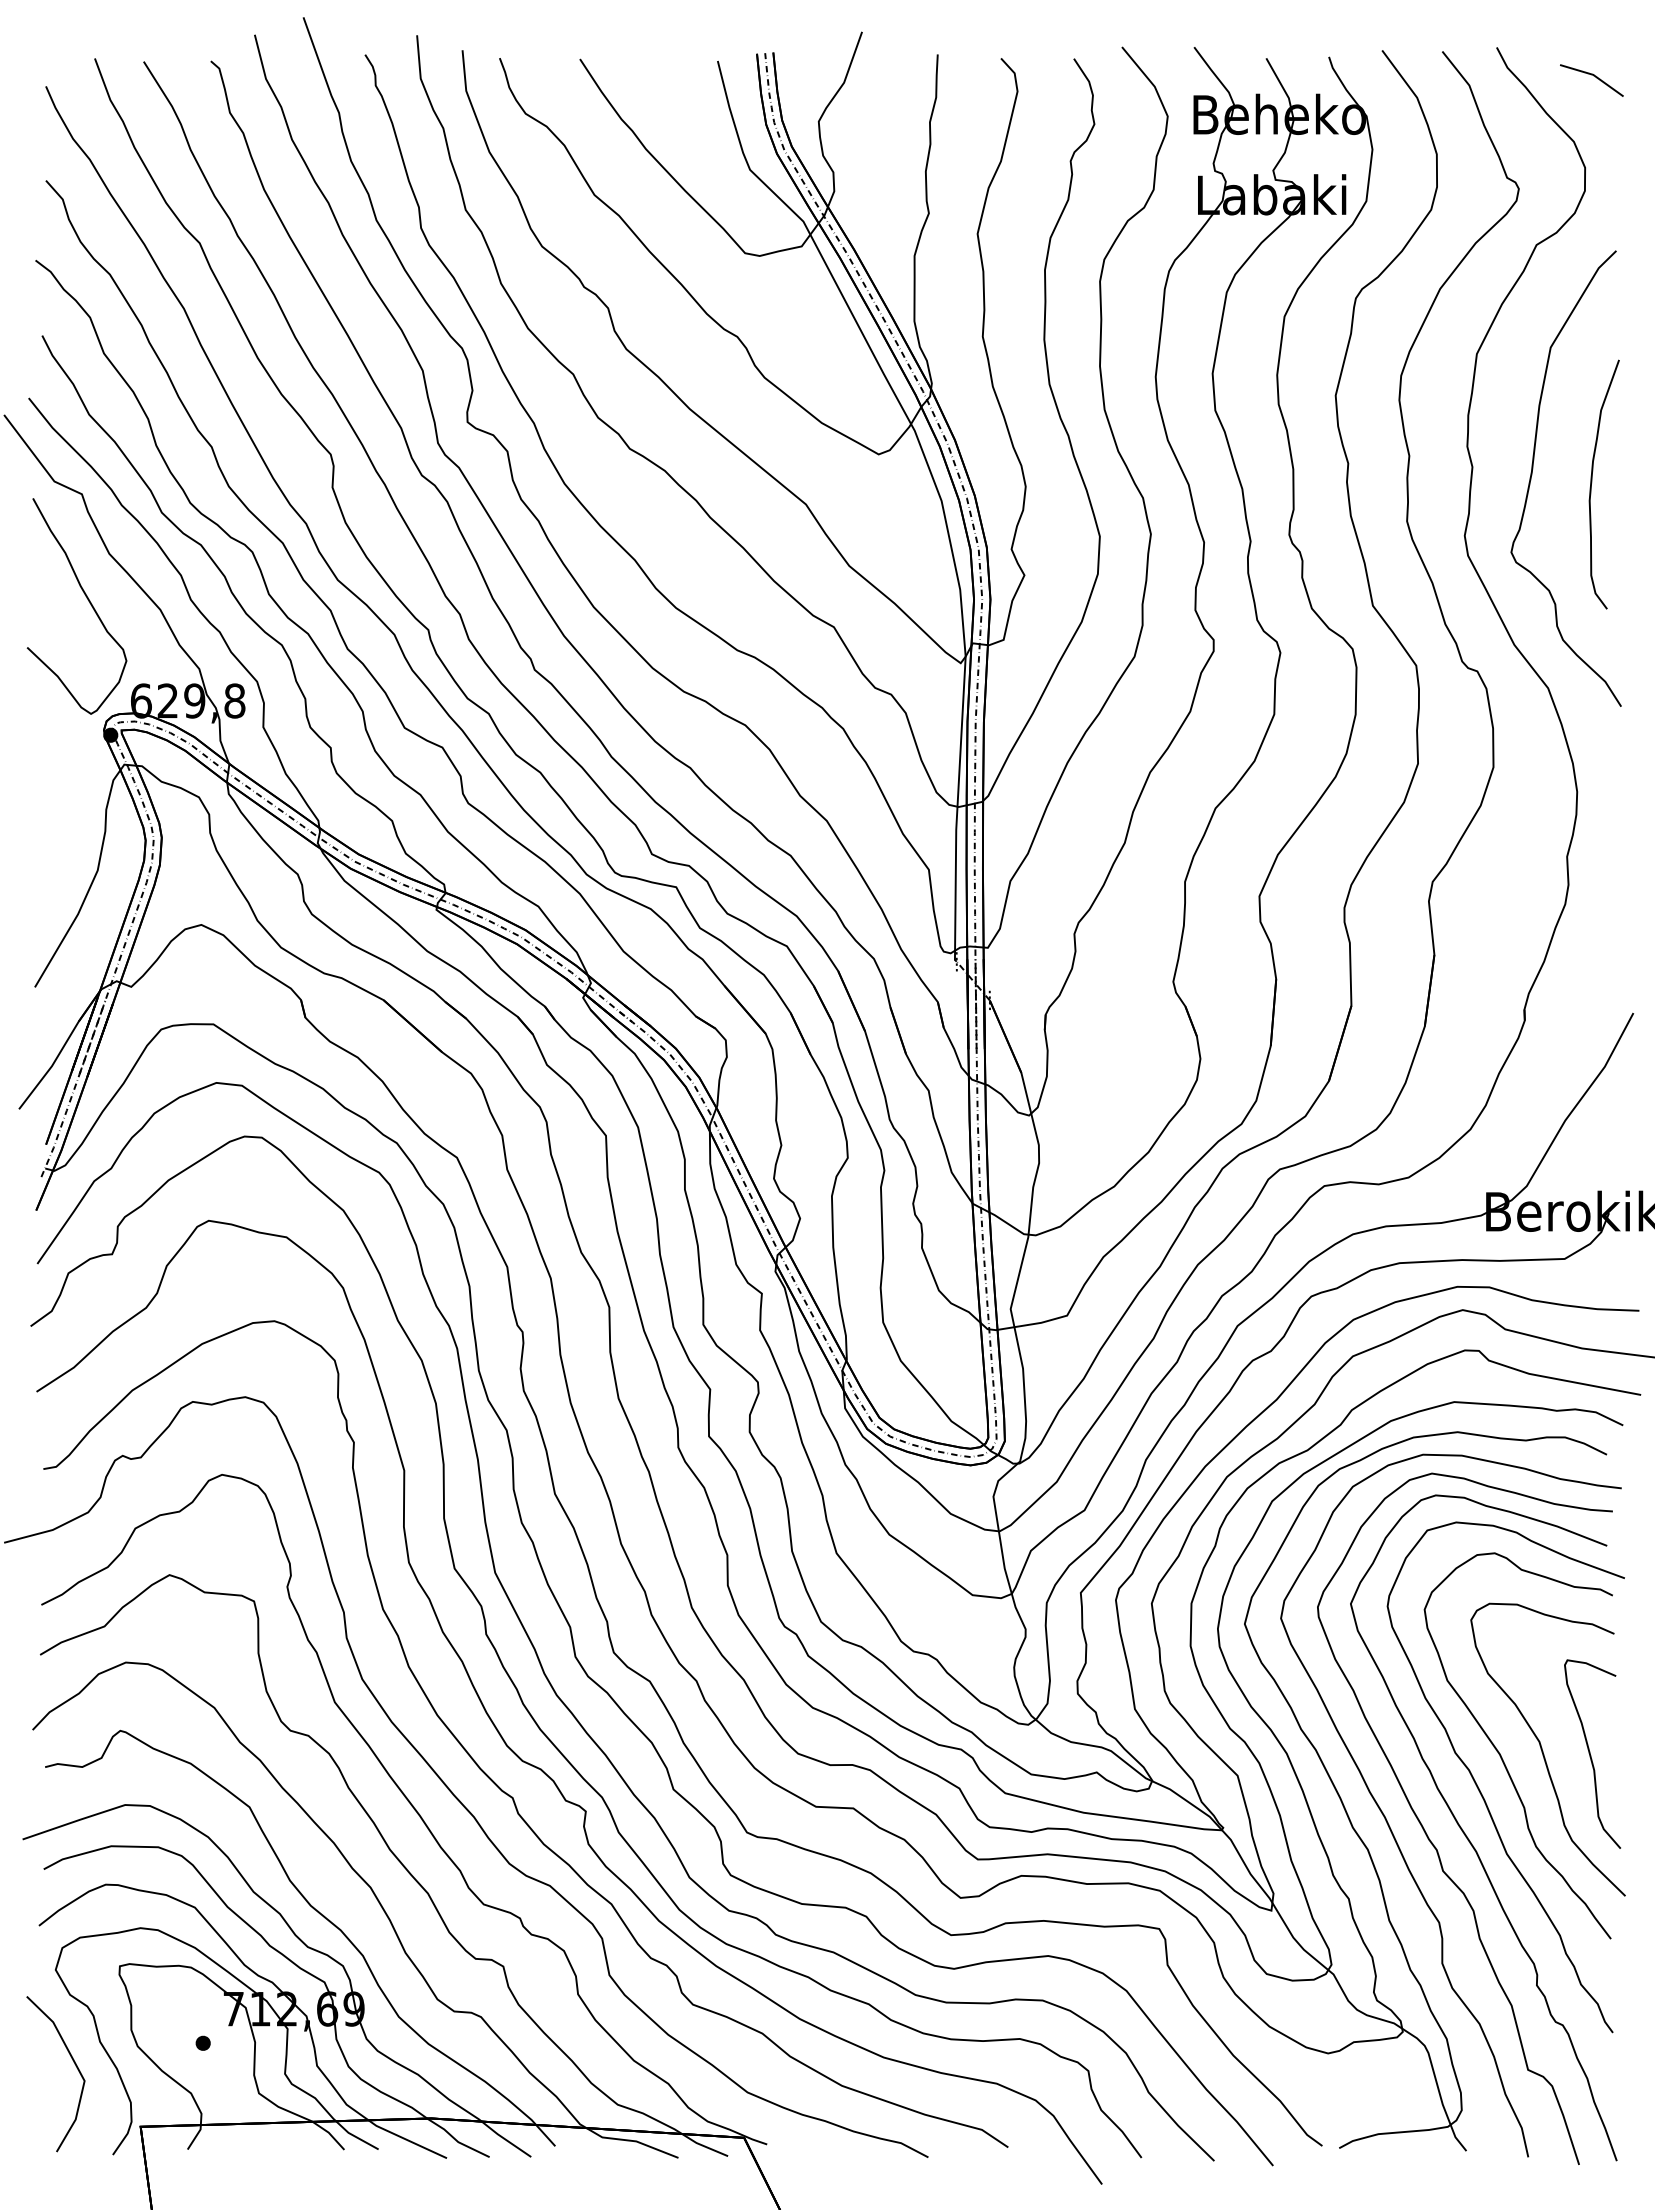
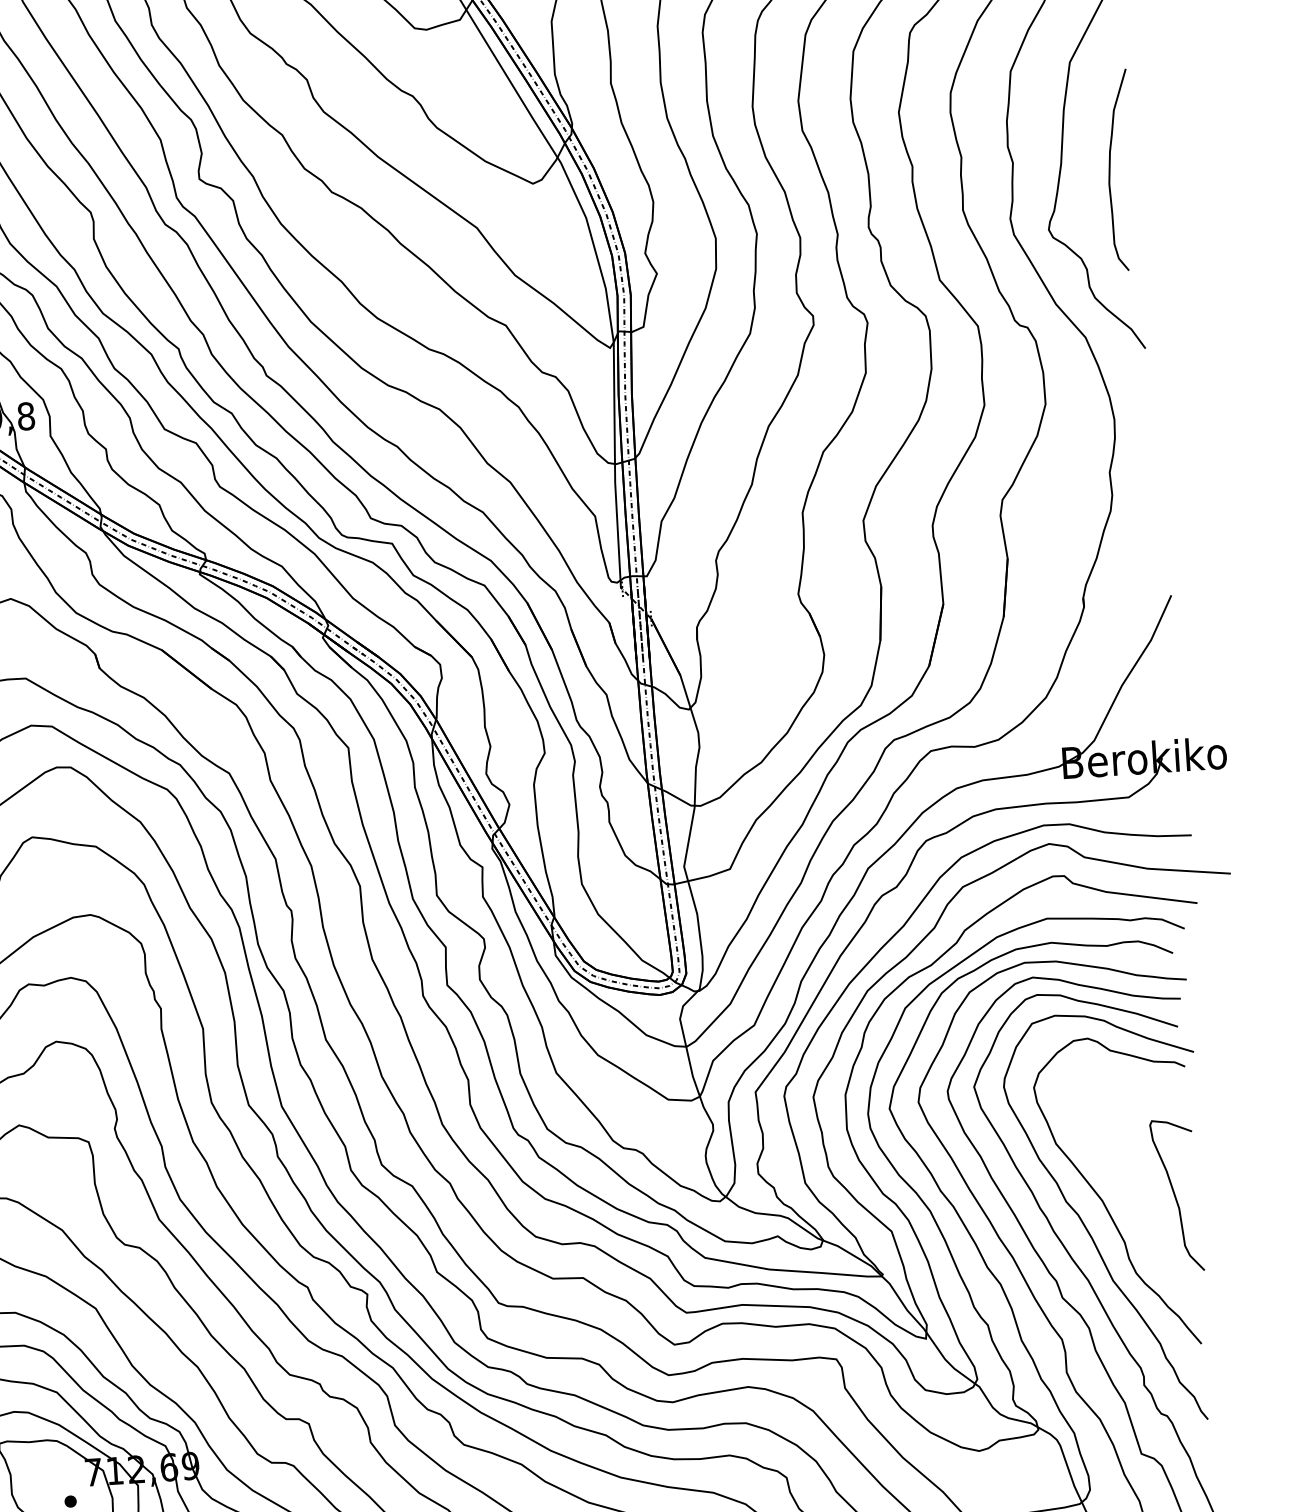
curve: (1543, 1751) -> (1137, 1196), removed

